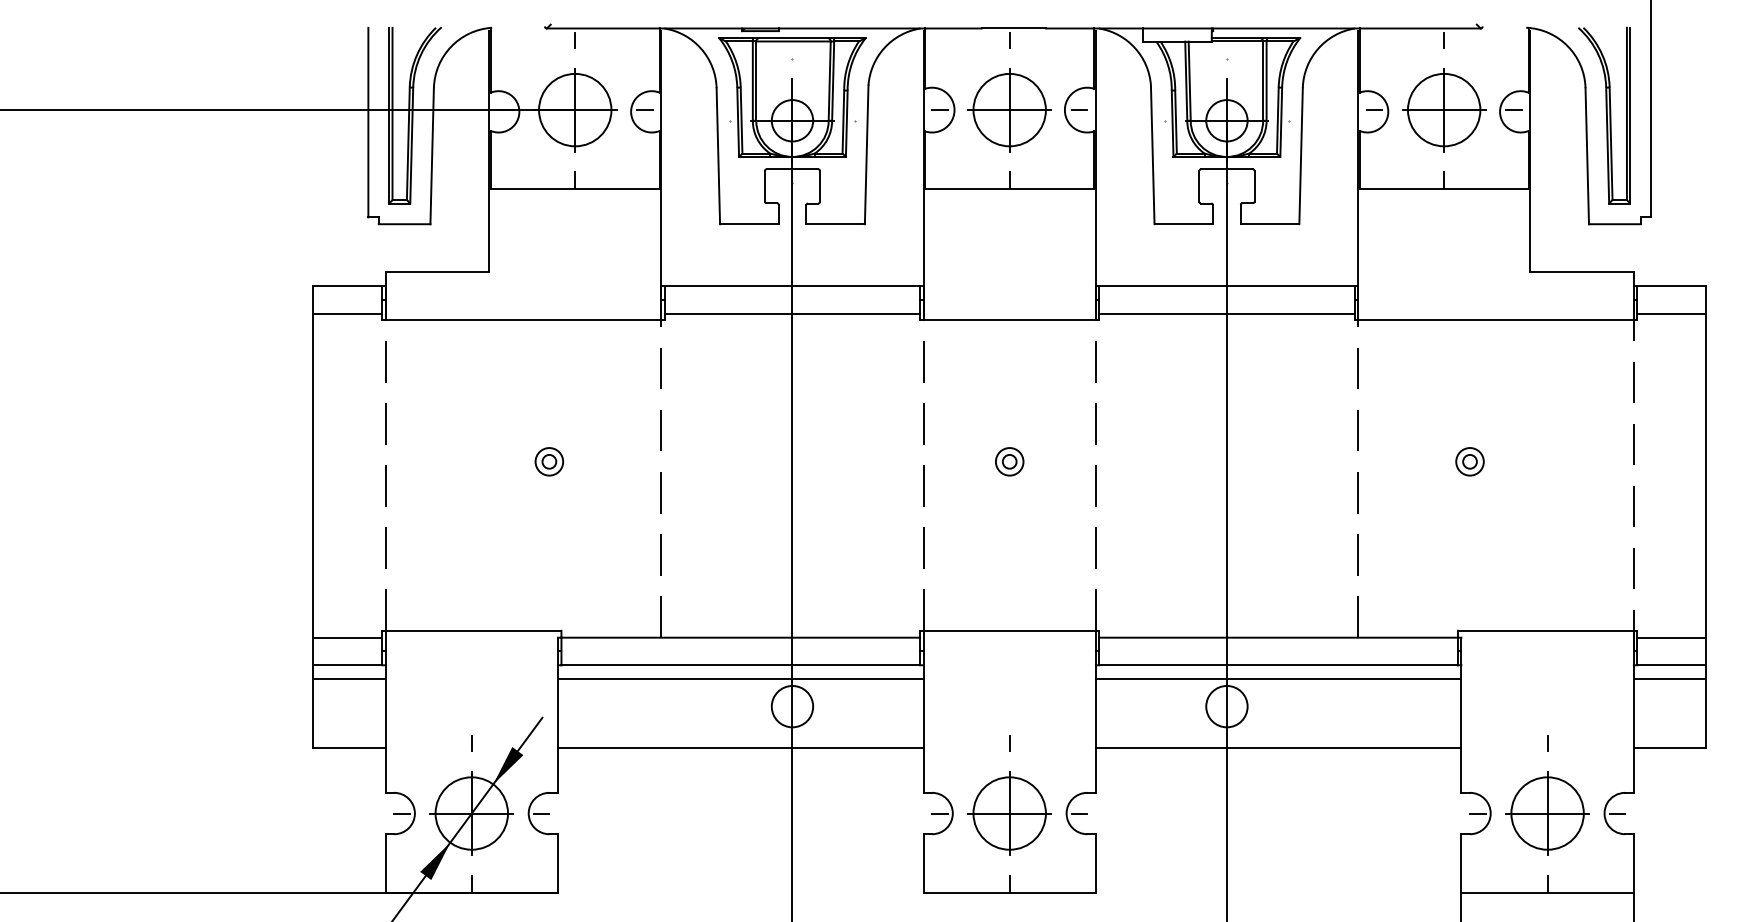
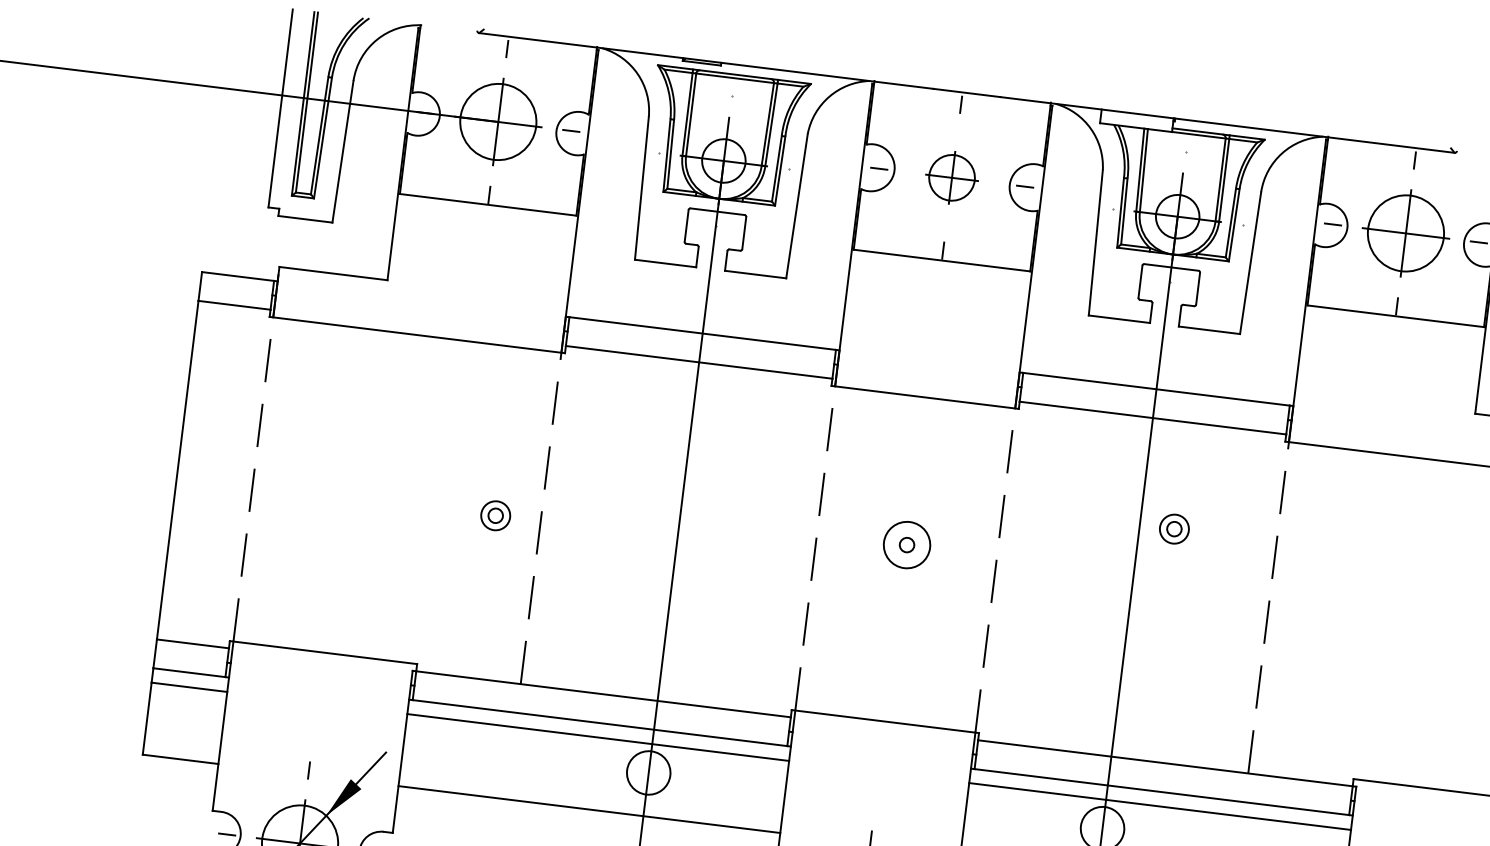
part: (1009, 110) -> (951, 178), size x0.6
part: (549, 461) -> (495, 515), moved
circle: (1009, 461) -> (906, 544), size x1.6
part: (1469, 461) -> (1173, 528), moved

